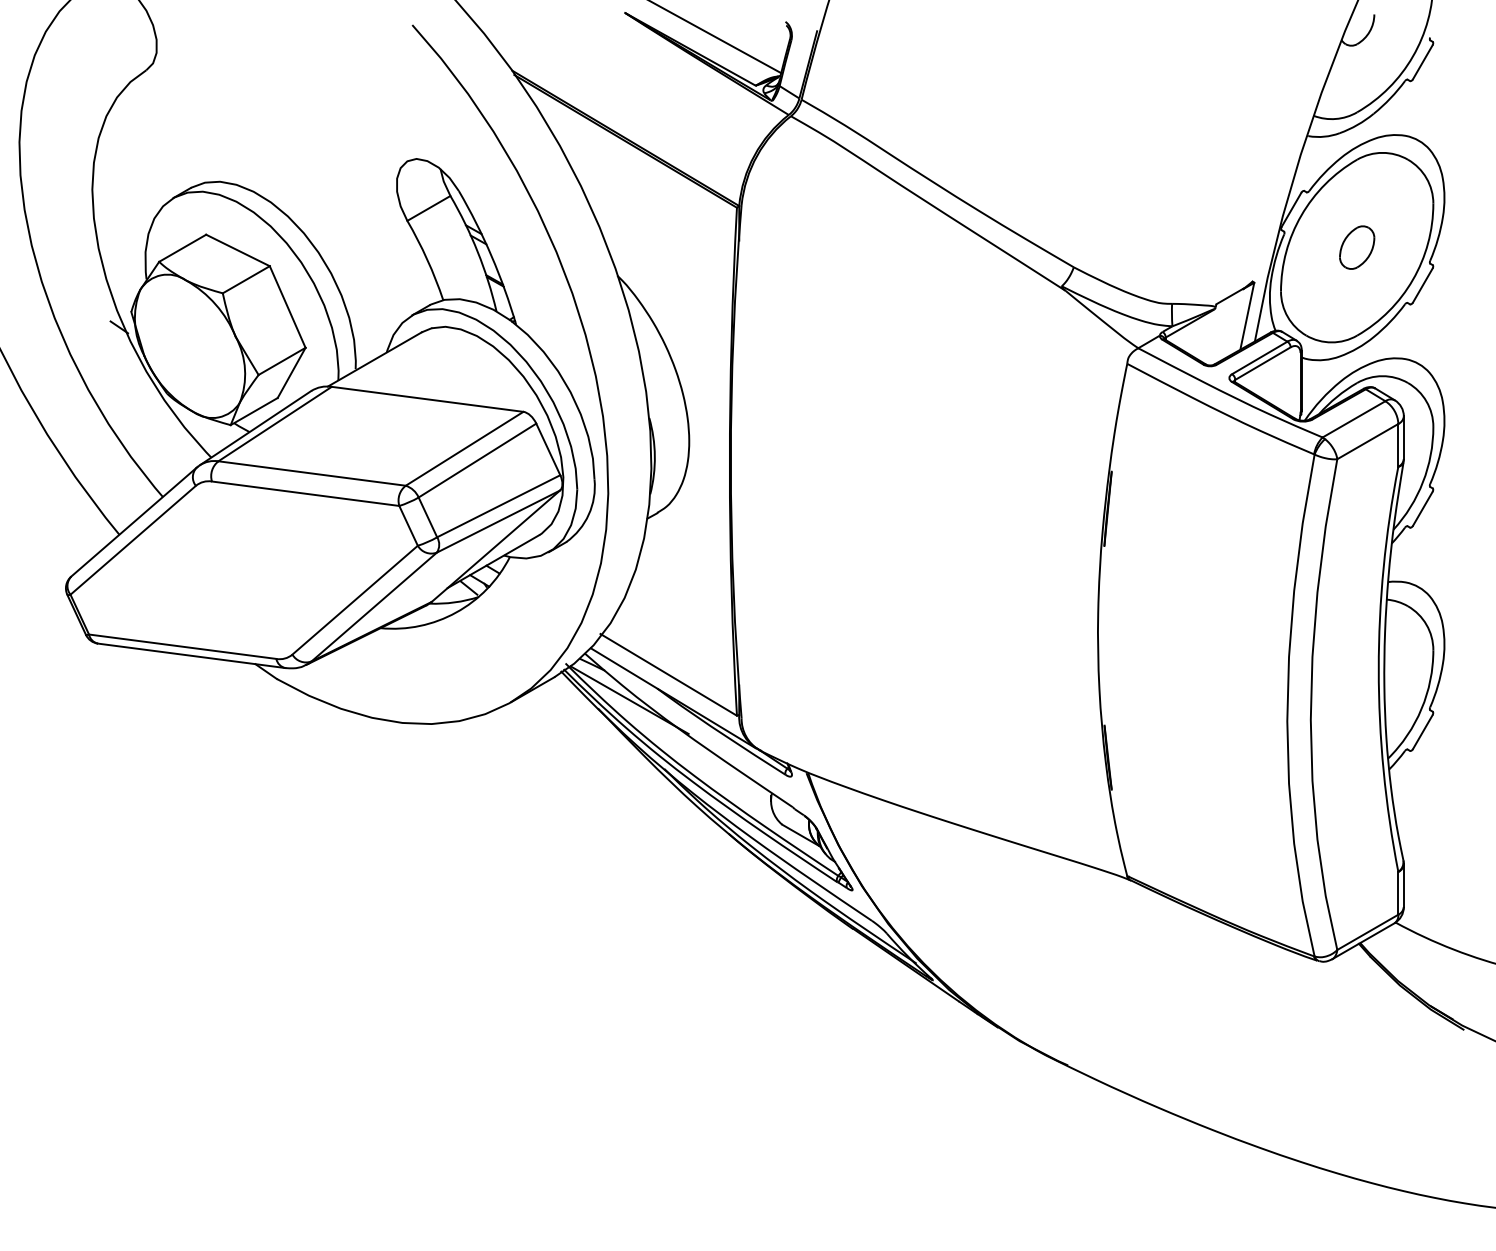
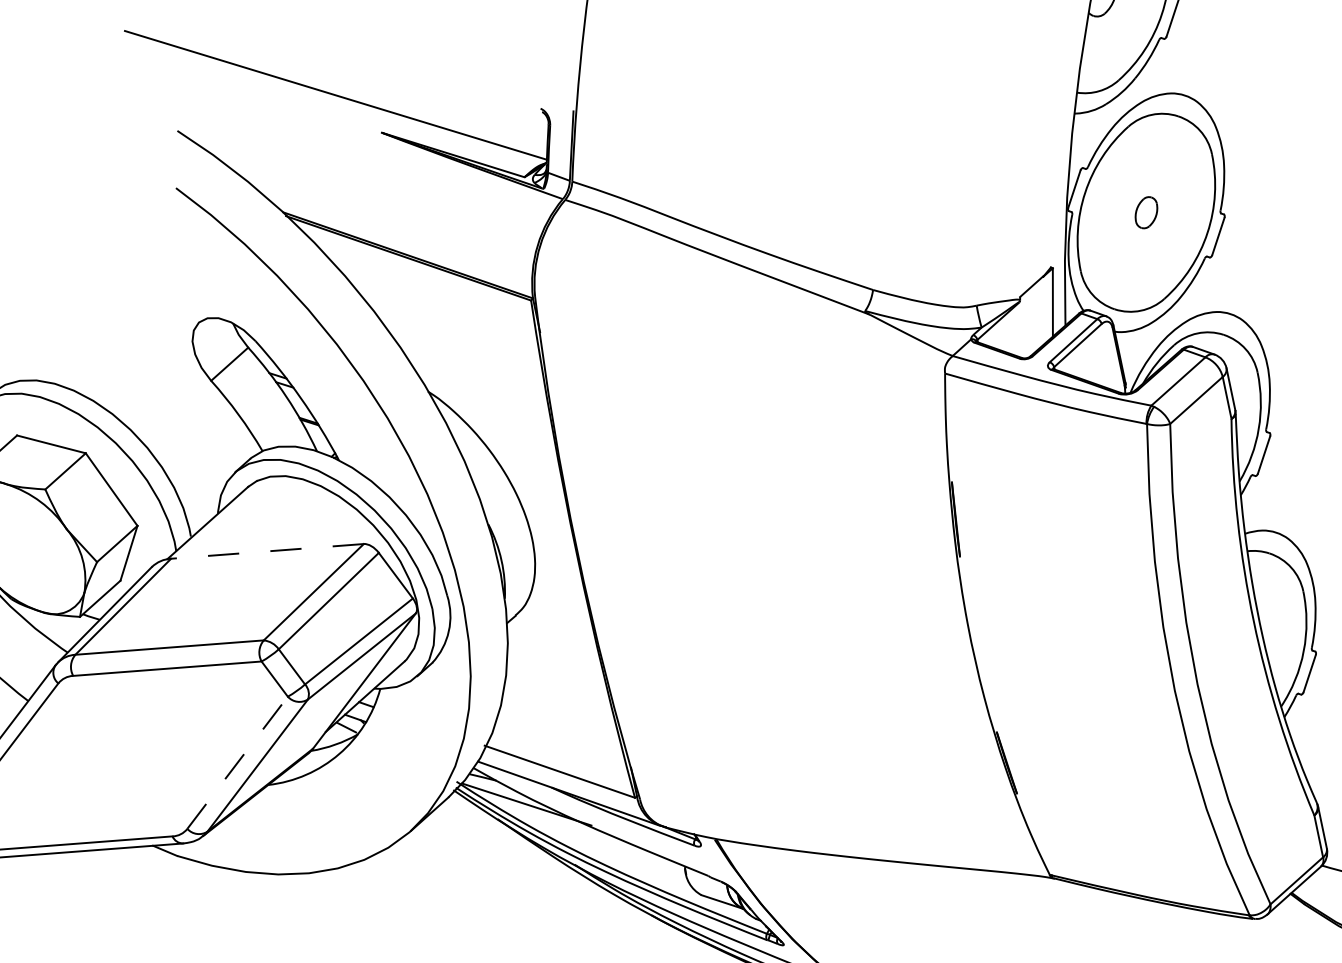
part: (1357, 247) -> (1146, 212), size x0.7
line: (427, 399) -> (267, 551), solid -> dashed
line: (355, 599) -> (237, 762), solid -> dashed

